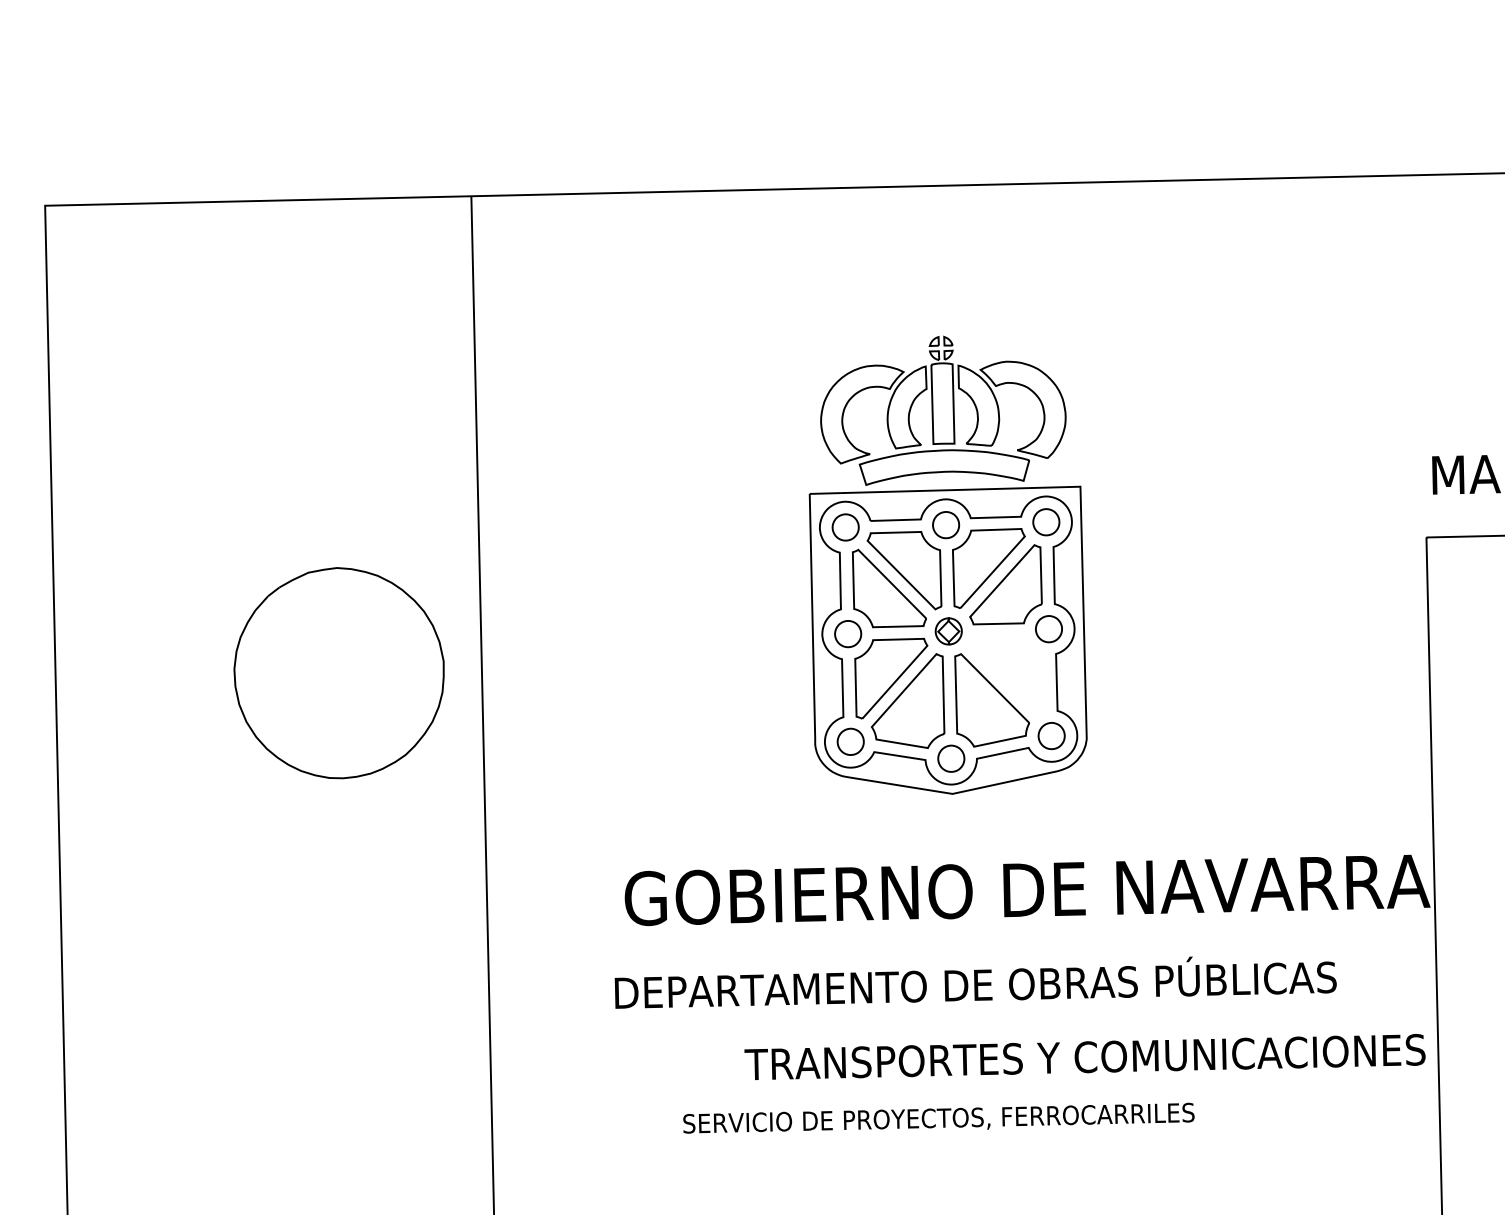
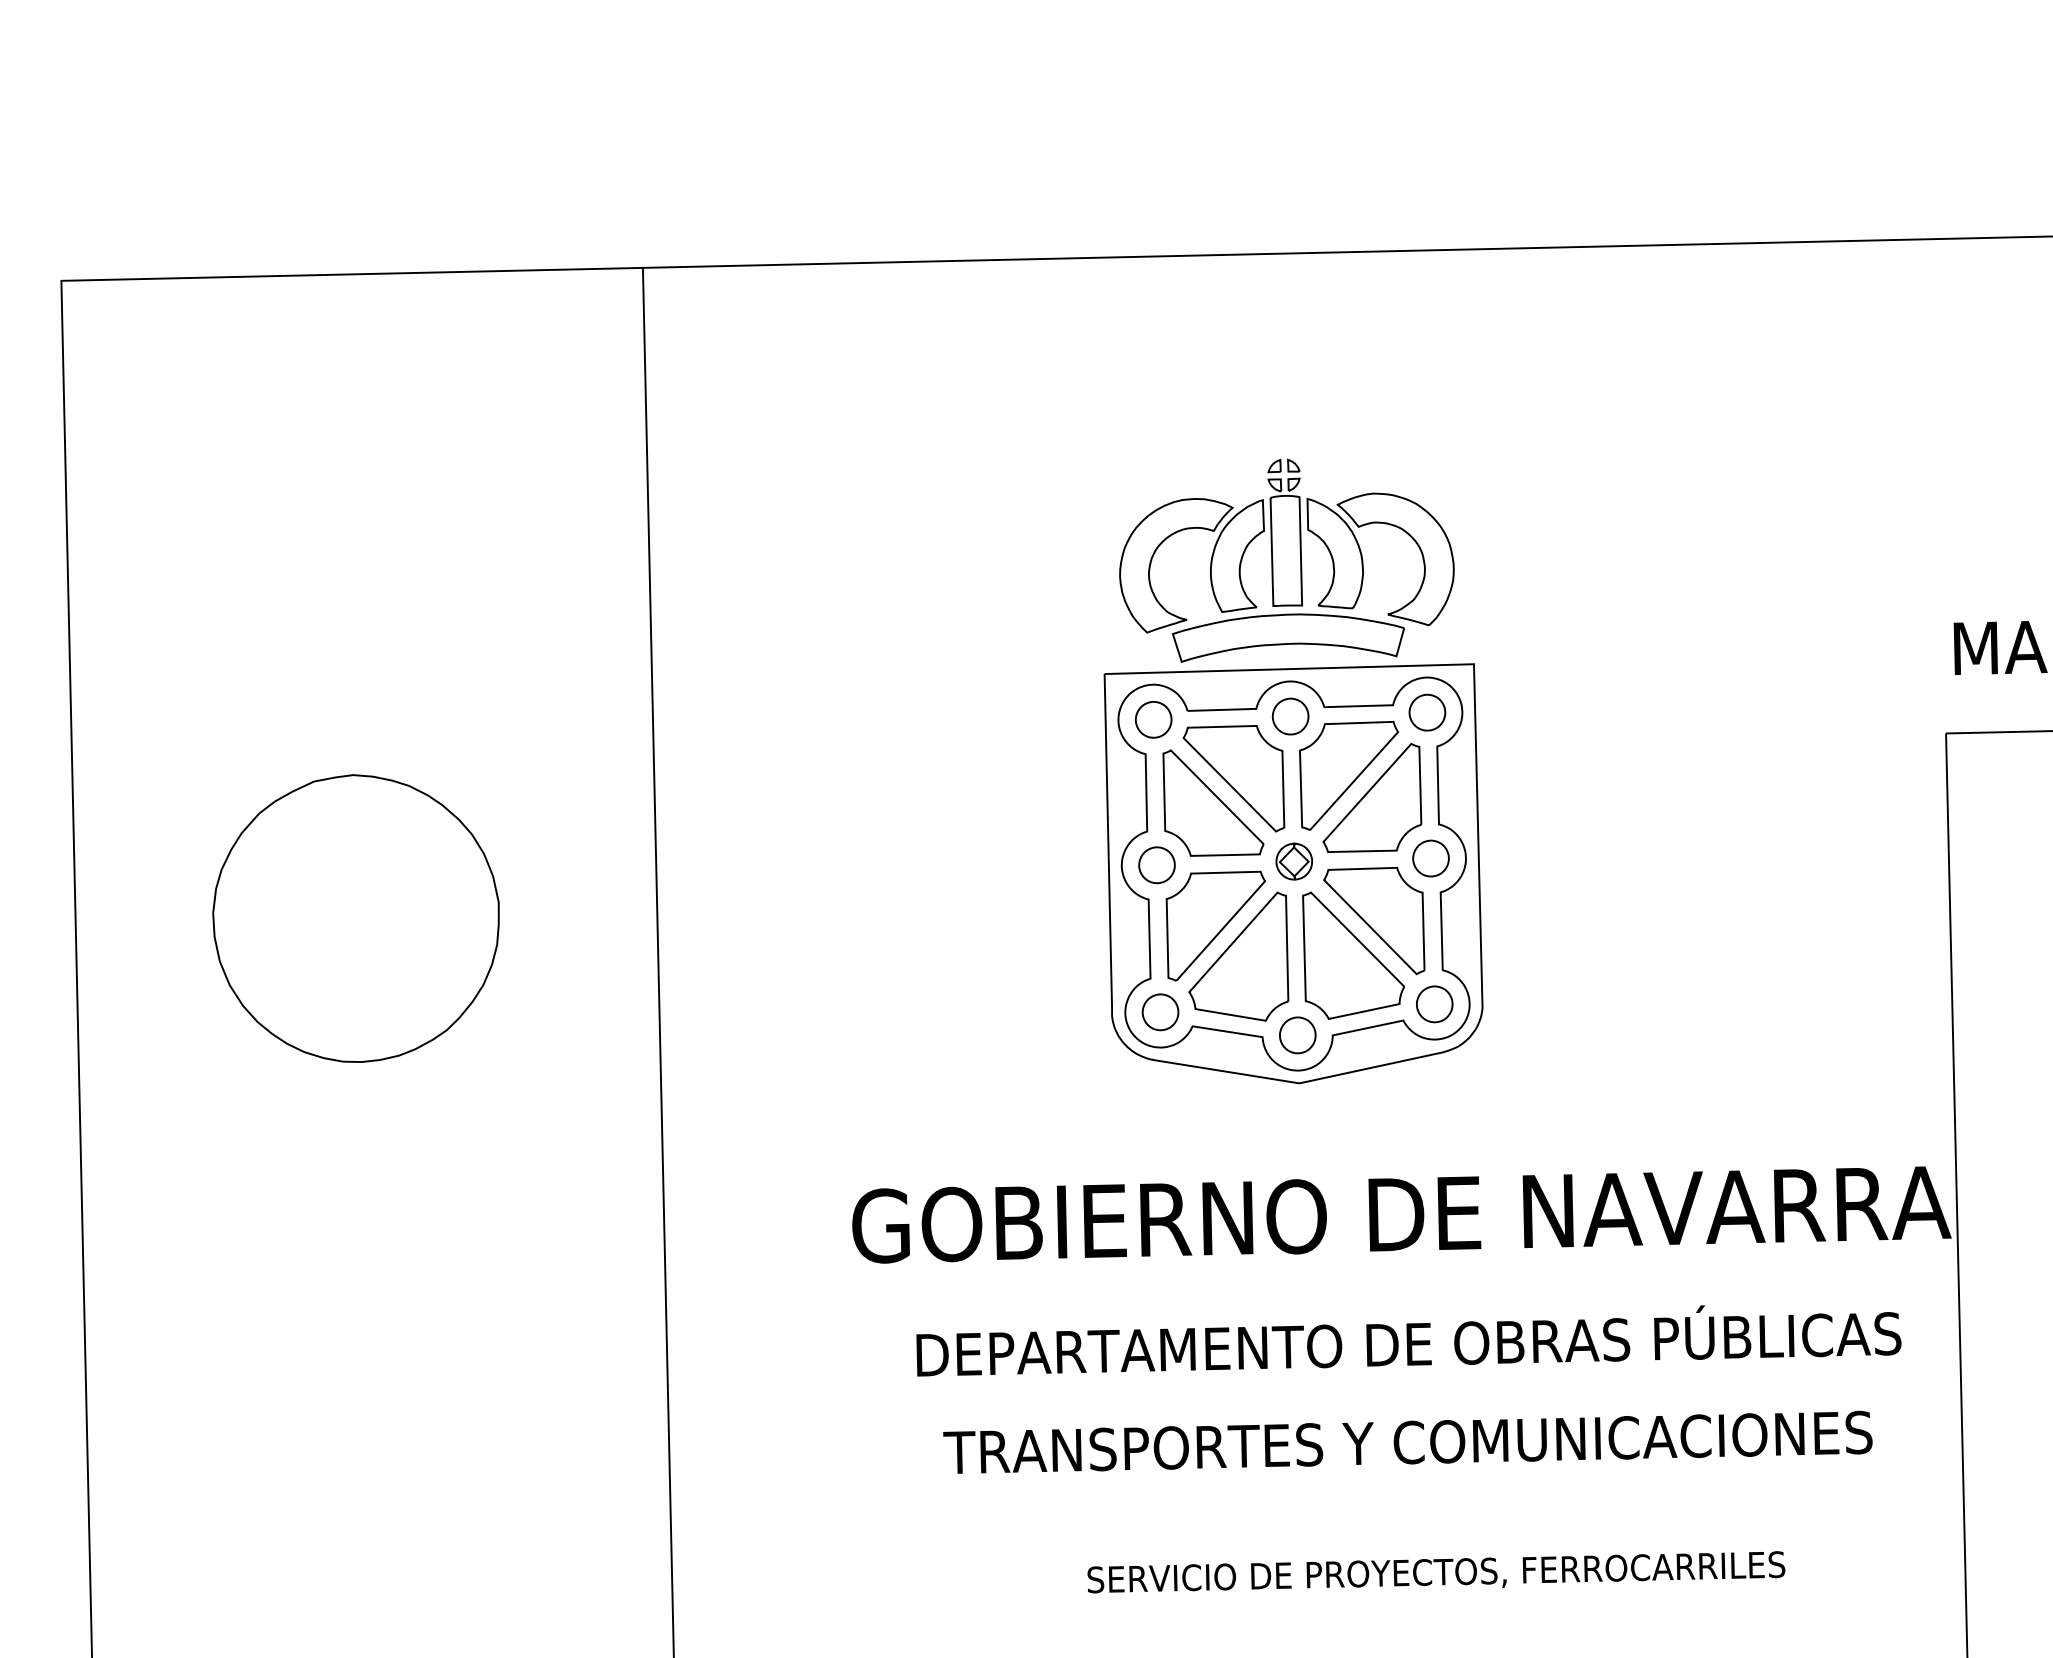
part: (338, 673) -> (355, 919), moved
part: (1007, 674) -> (1374, 920), added
text: (975, 982) -> (1408, 1340), moved
text: (1084, 1056) -> (1407, 1441), moved
text: (938, 1117) -> (1435, 1571), moved

